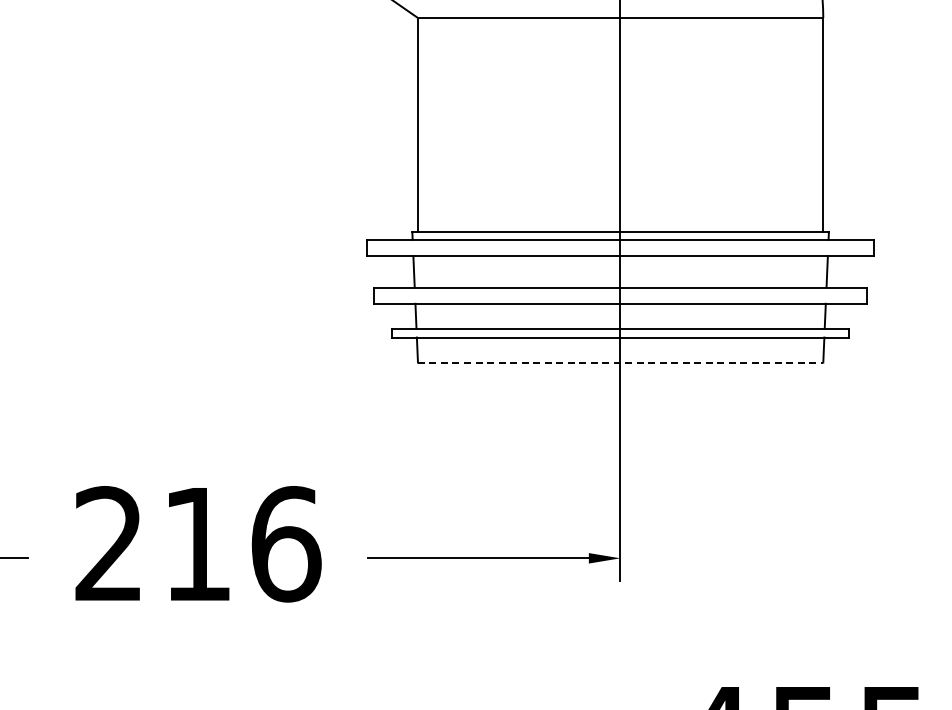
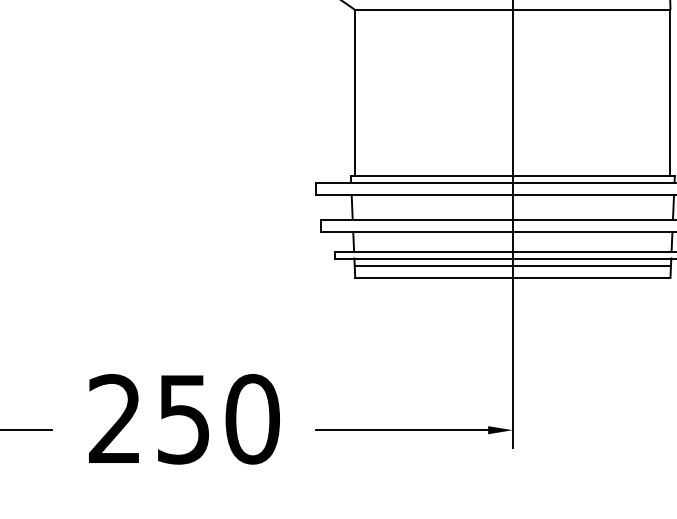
line: (620, 346) -> (512, 265), added
line: (620, 362) -> (512, 277), dashed -> solid
text: (242, 544) -> (218, 419), 216 -> 250

